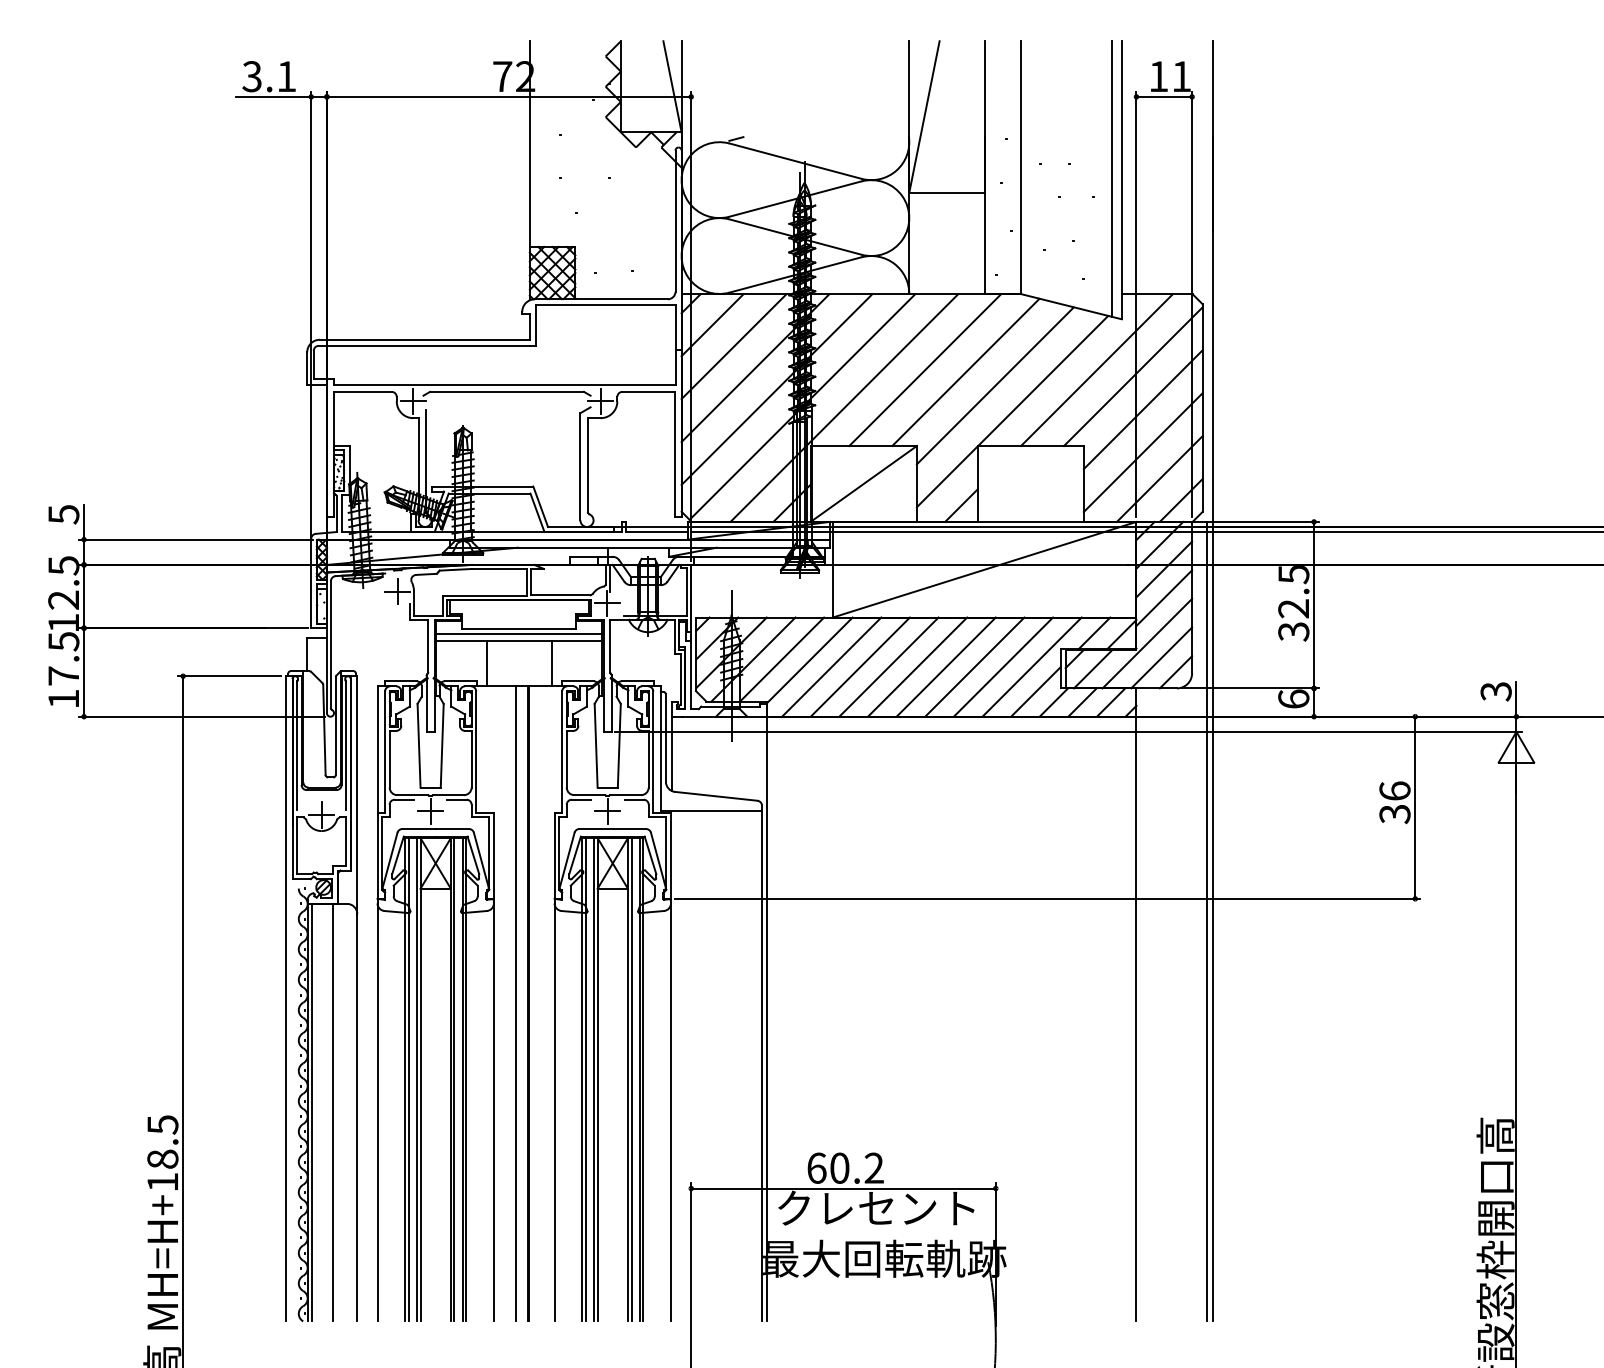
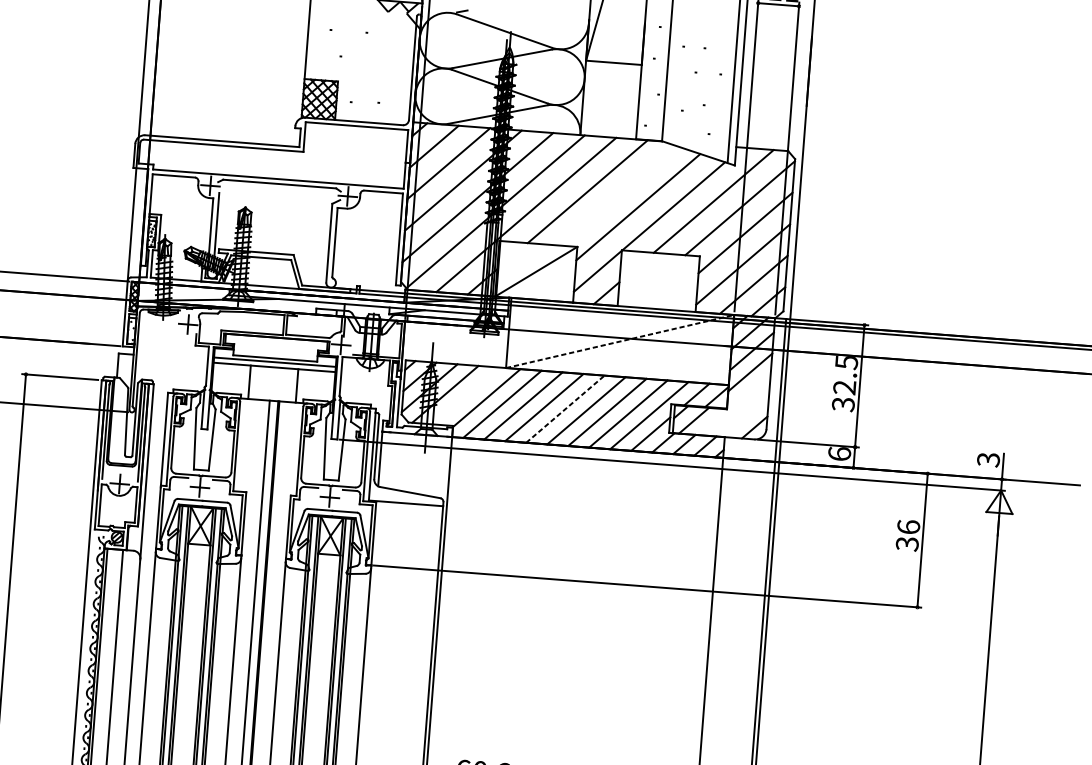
line: (965, 372) -> (617, 195), removed
line: (985, 569) -> (620, 341), solid -> dashed
line: (1147, 643) -> (735, 404), removed
line: (1161, 657) -> (744, 415), removed
line: (782, 659) -> (466, 395), removed
line: (917, 666) -> (565, 408), solid -> dashed

